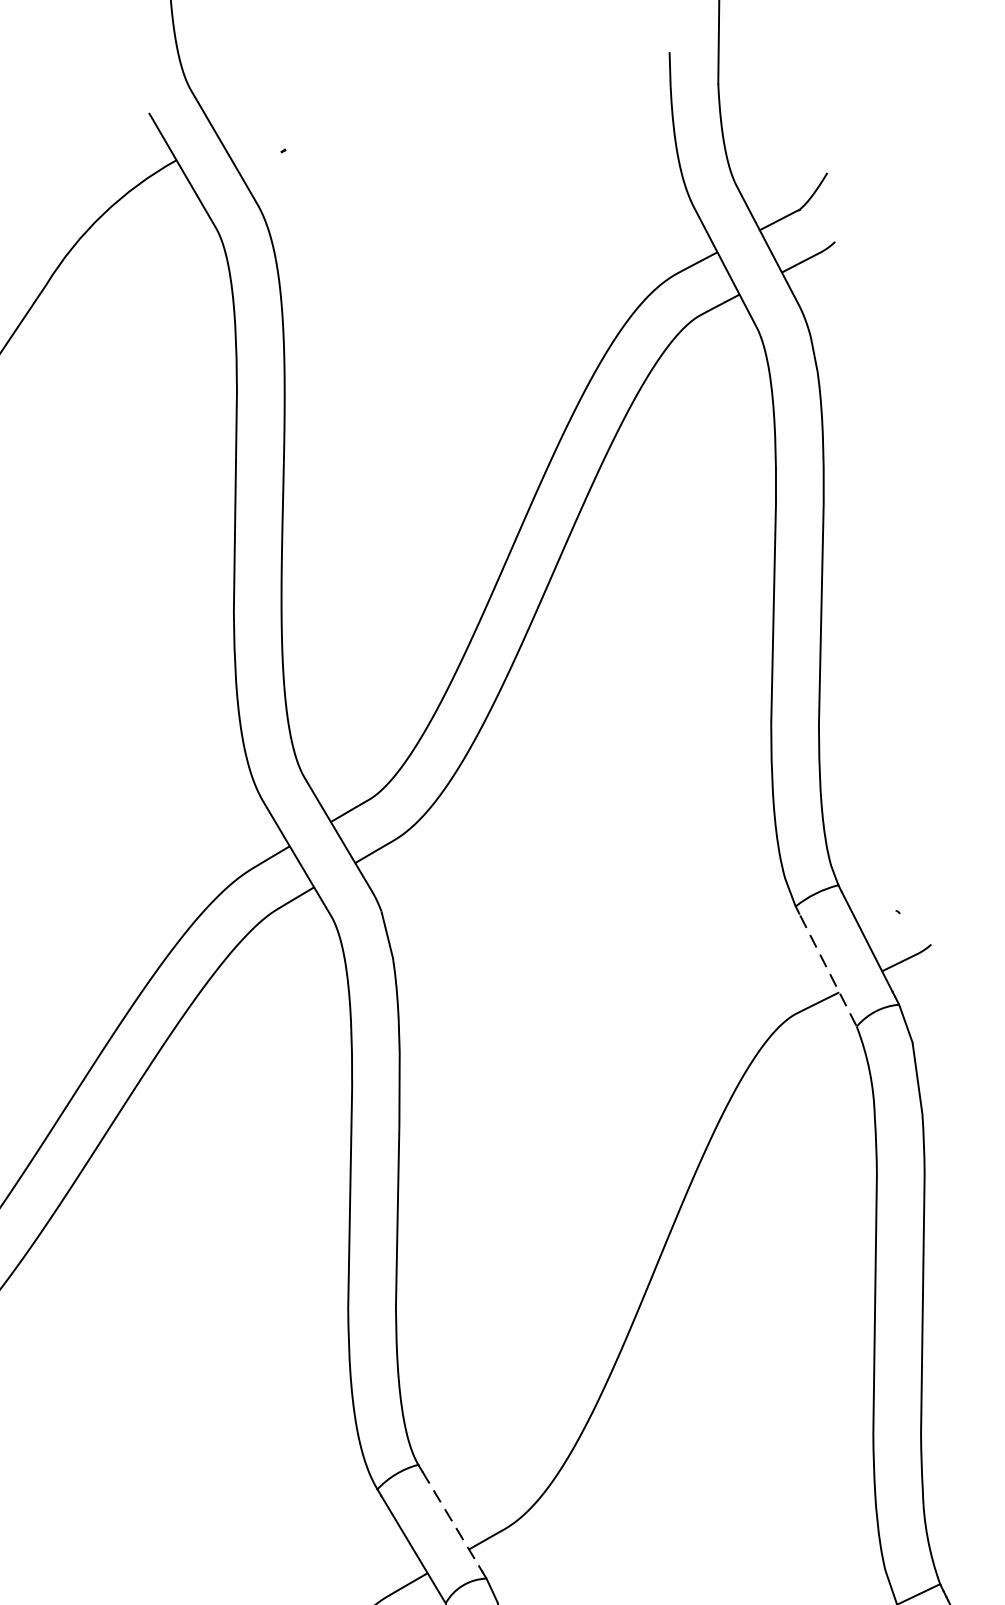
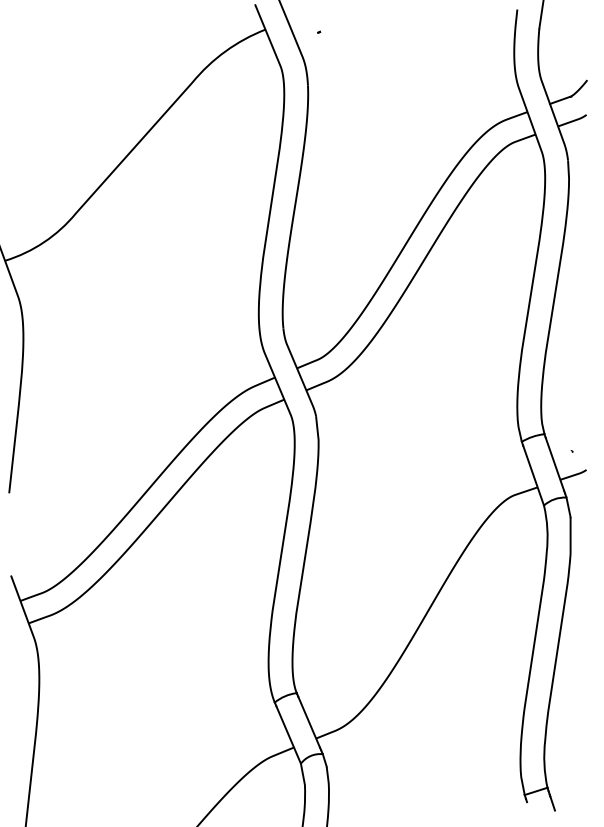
line: (827, 969) -> (533, 475), dashed -> solid
line: (451, 1519) -> (309, 722), dashed -> solid

